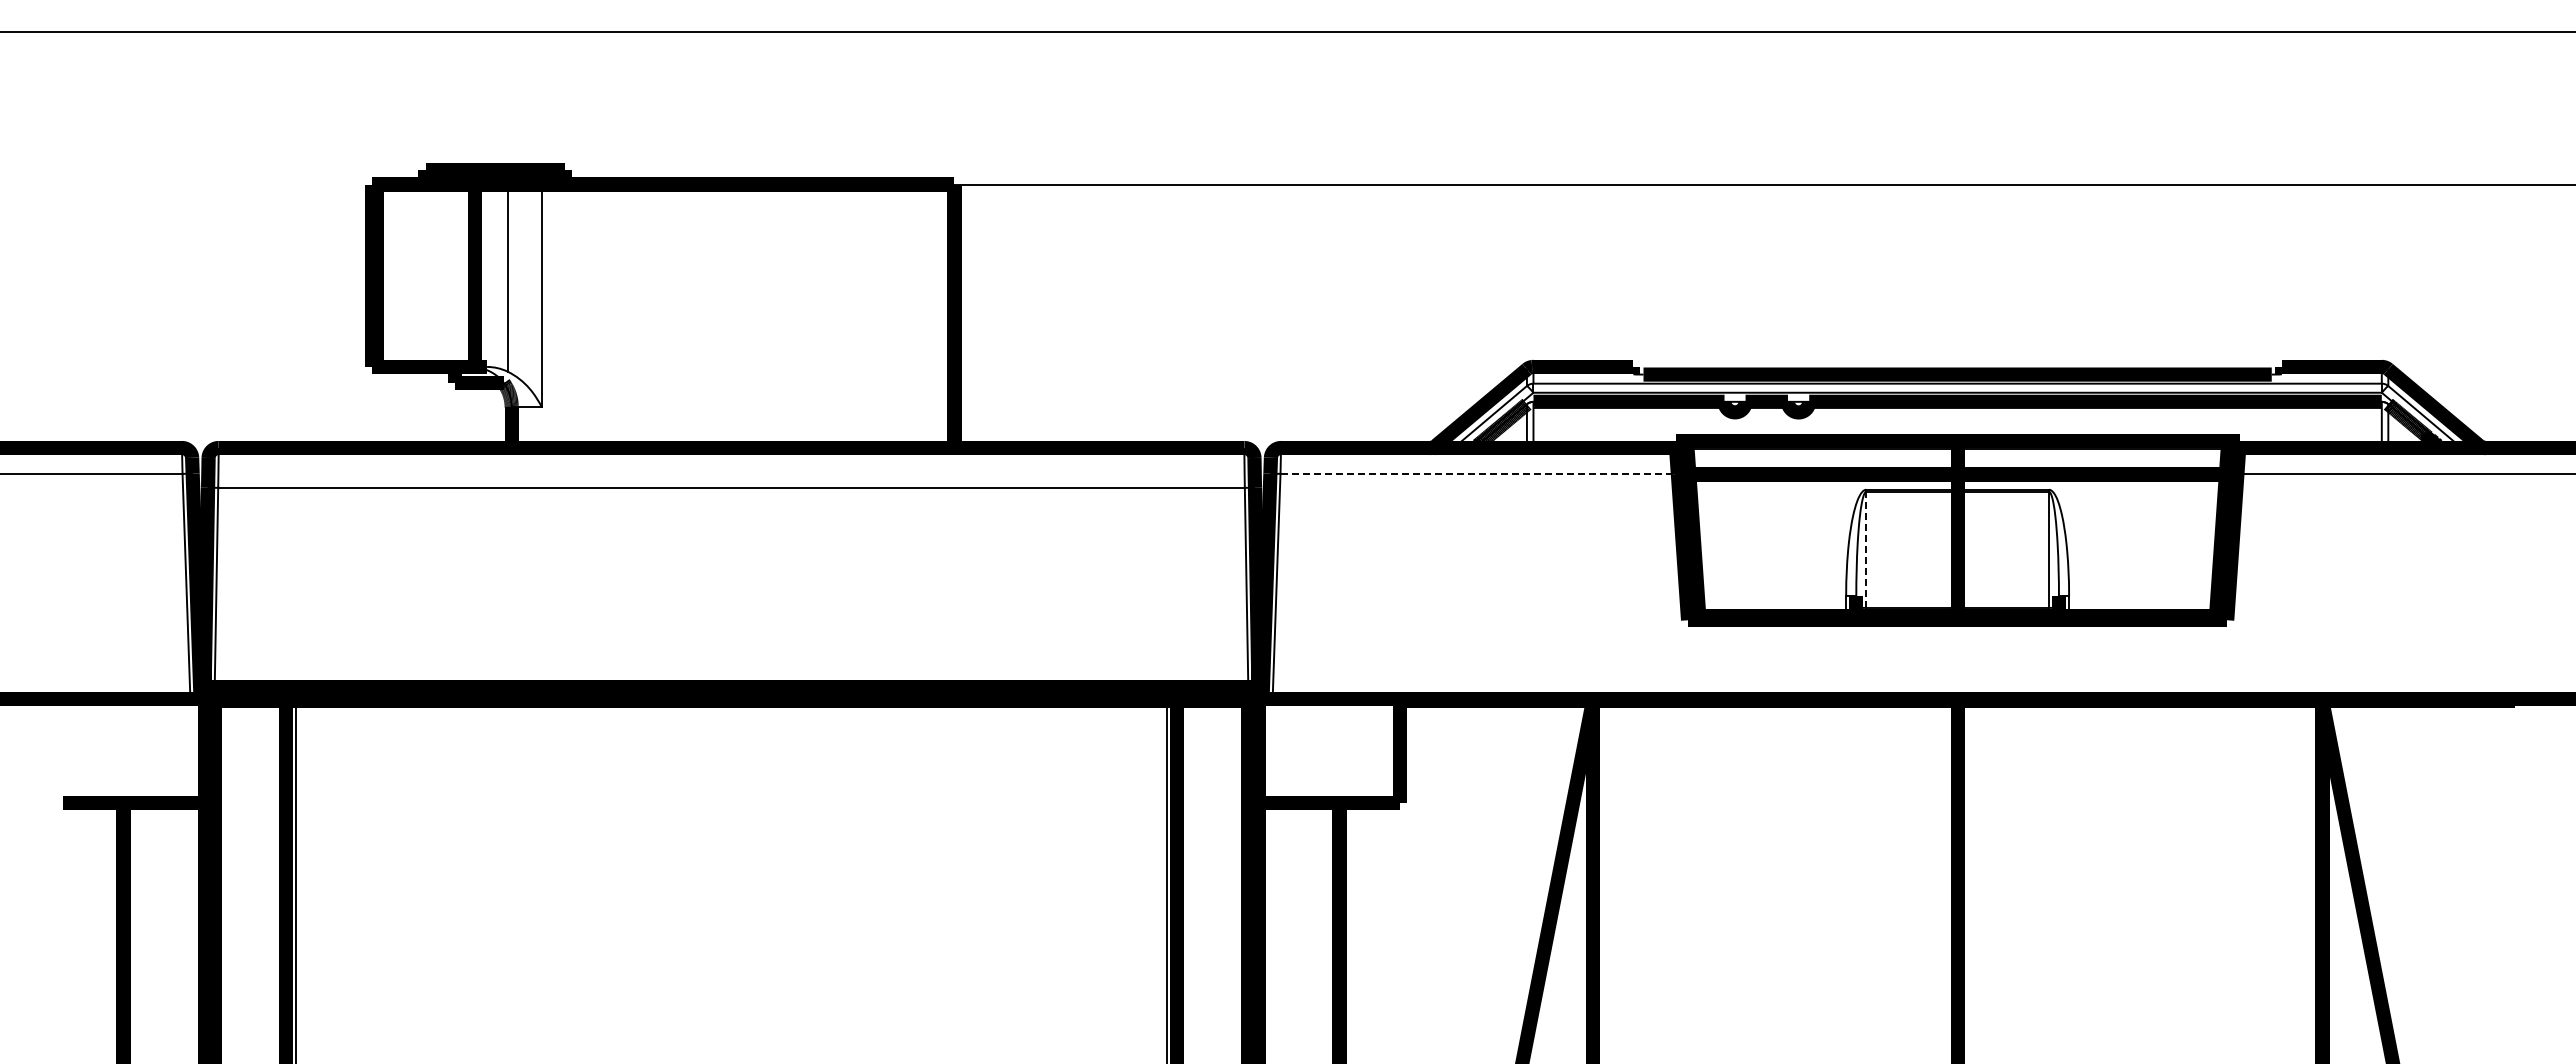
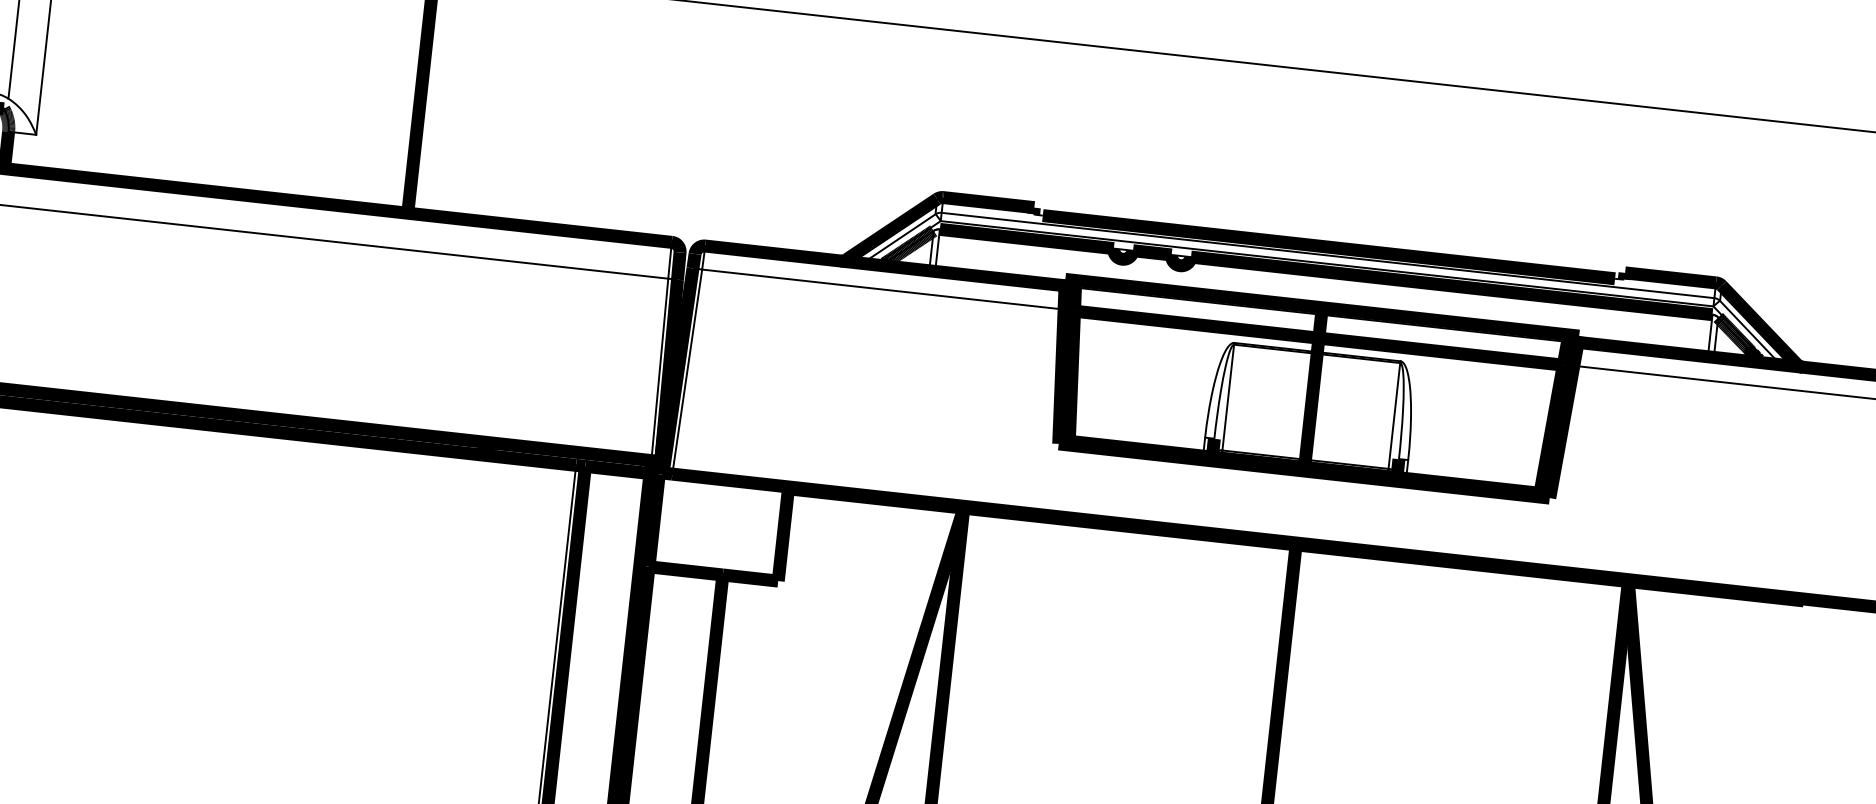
line: (1479, 473) -> (883, 289), dashed -> solid
line: (1866, 549) -> (1228, 397), dashed -> solid

